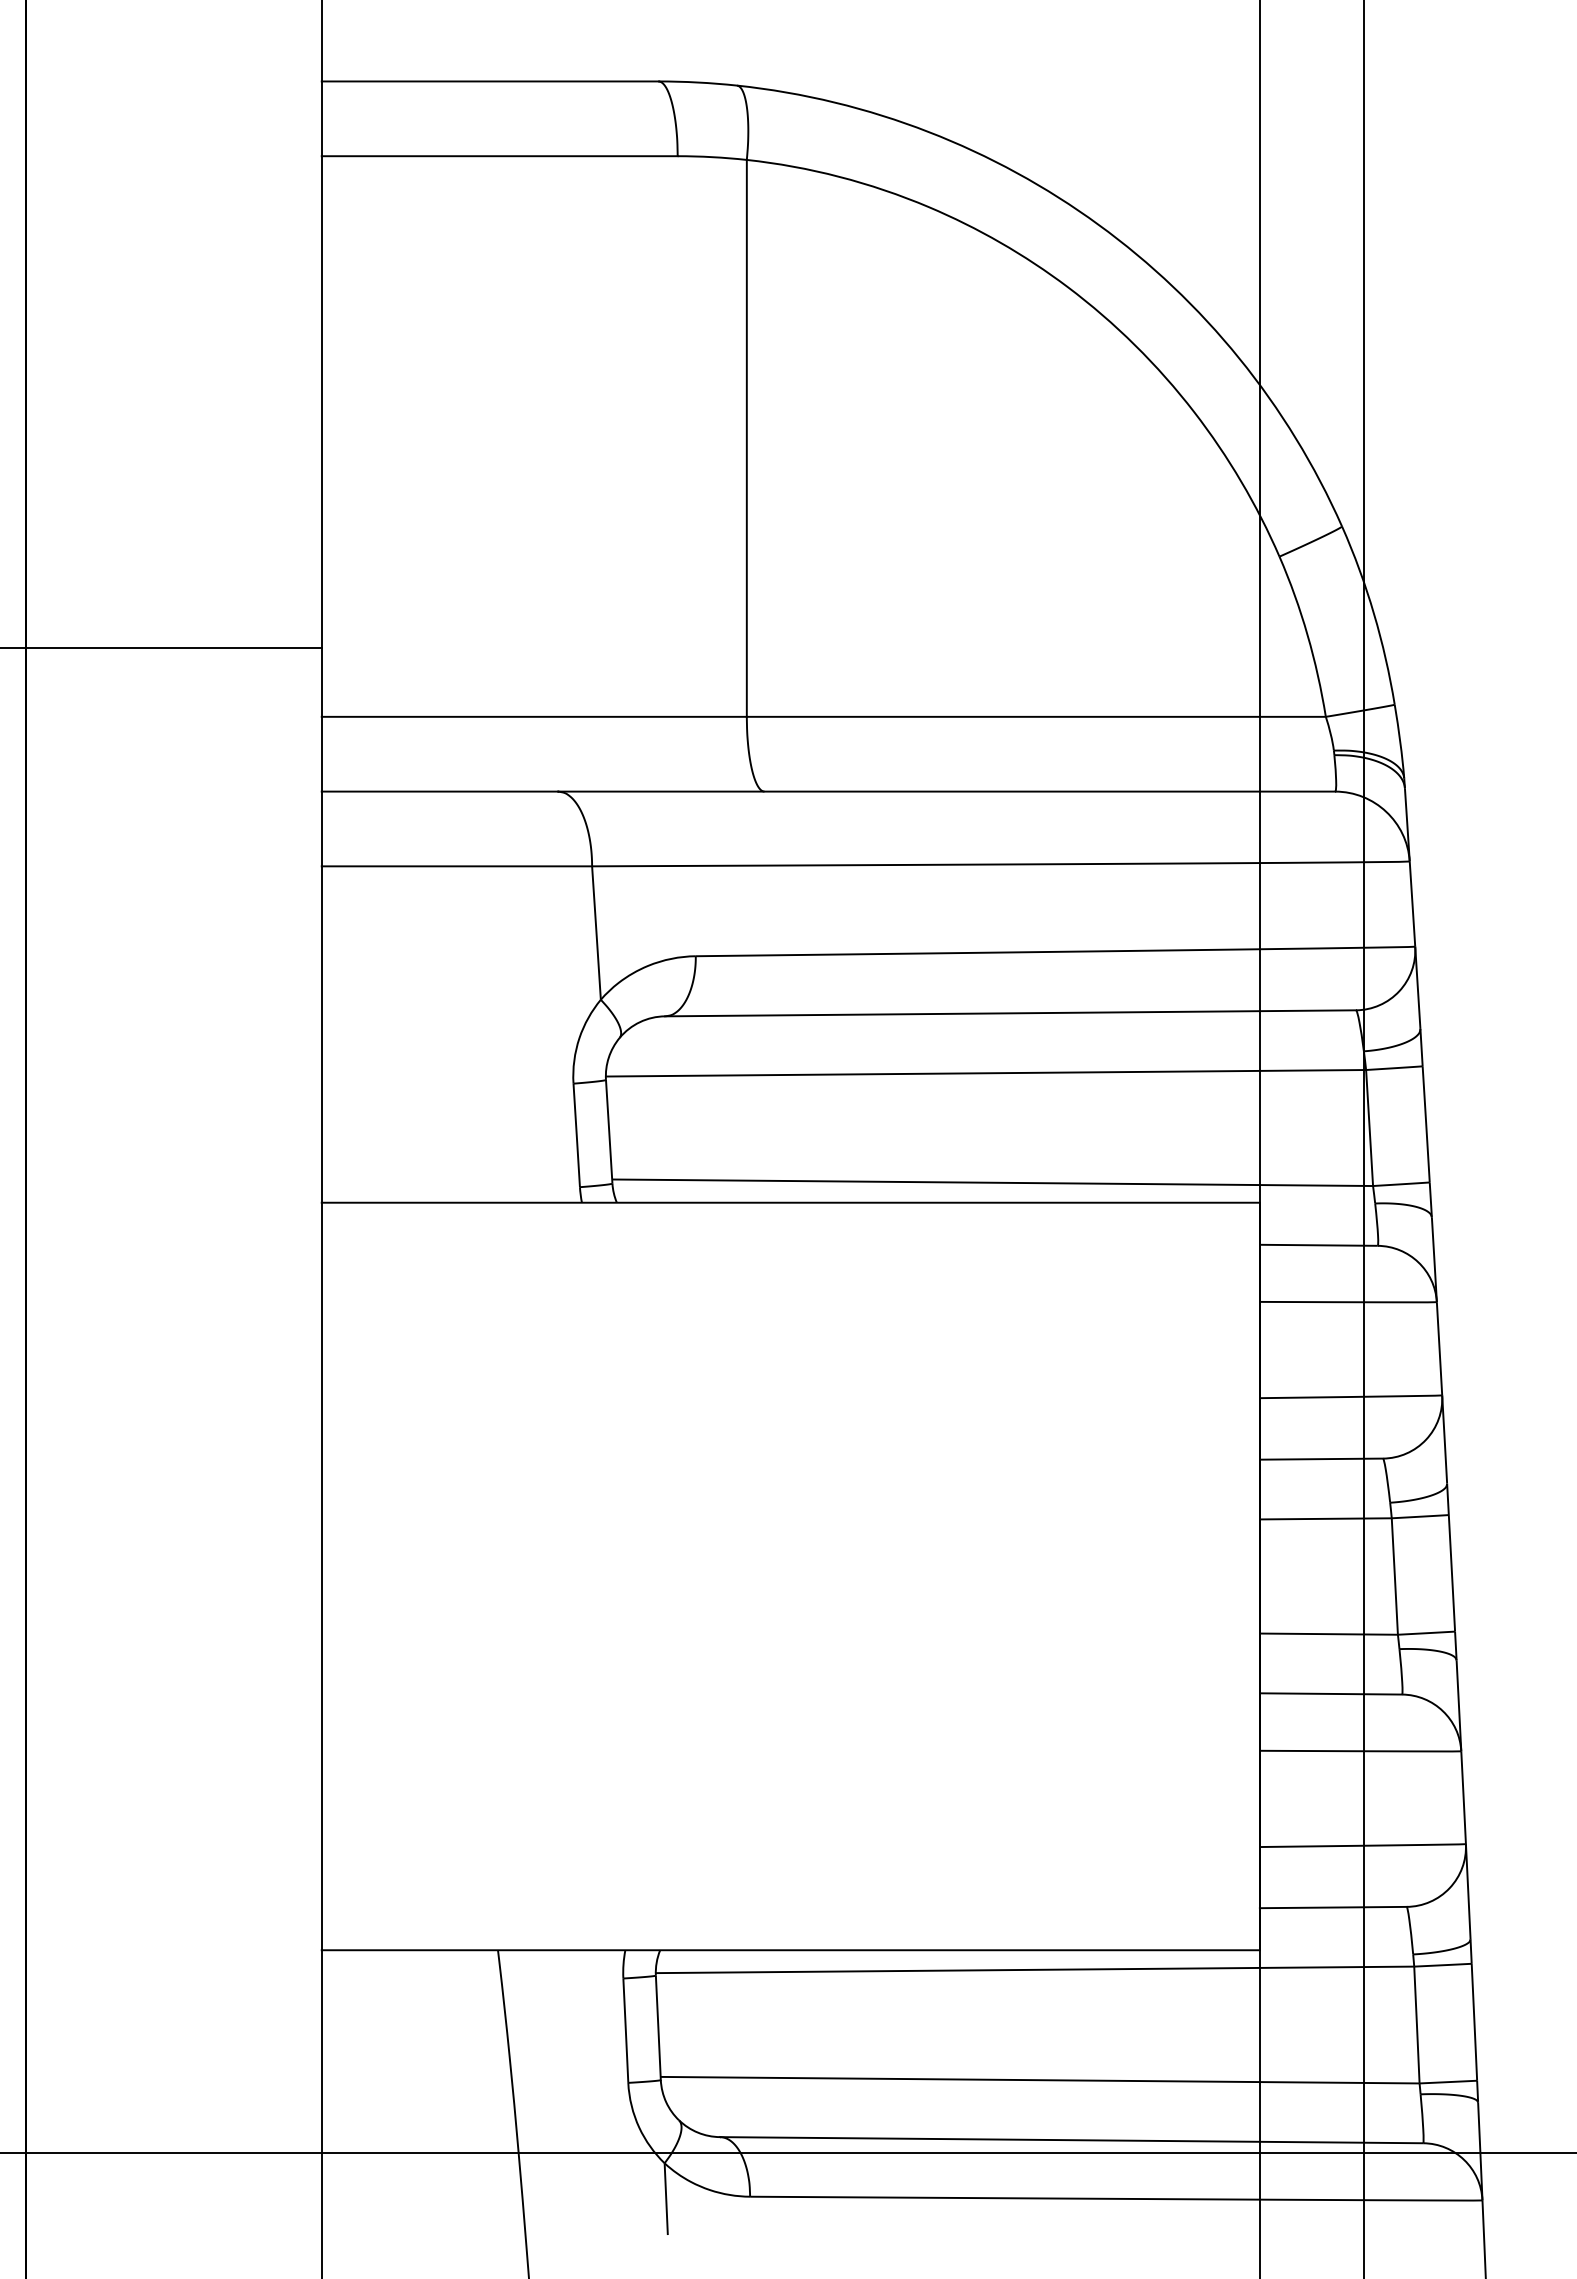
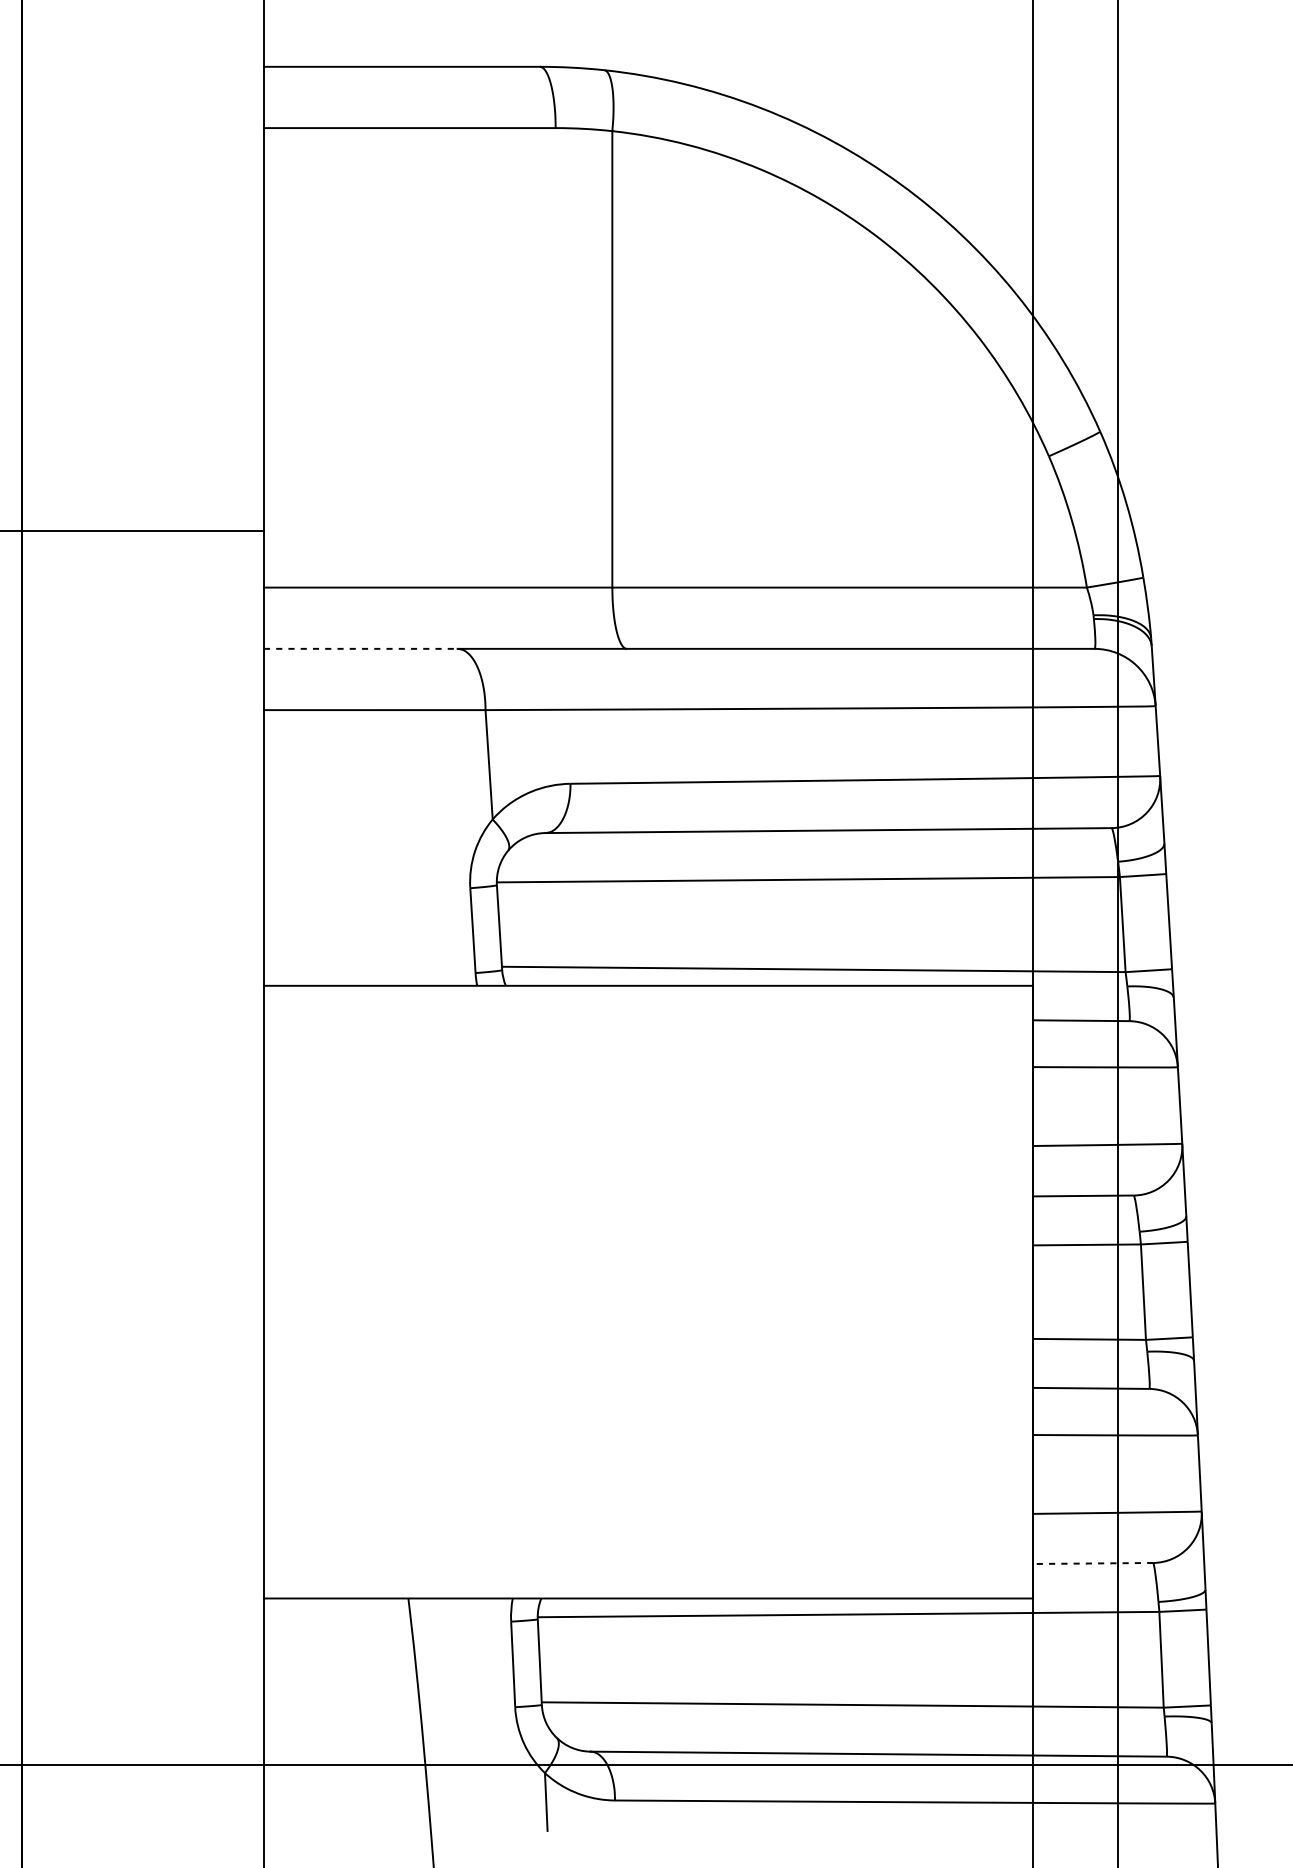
line: (440, 791) -> (361, 648), solid -> dashed
line: (1332, 1907) -> (1092, 1563), solid -> dashed

